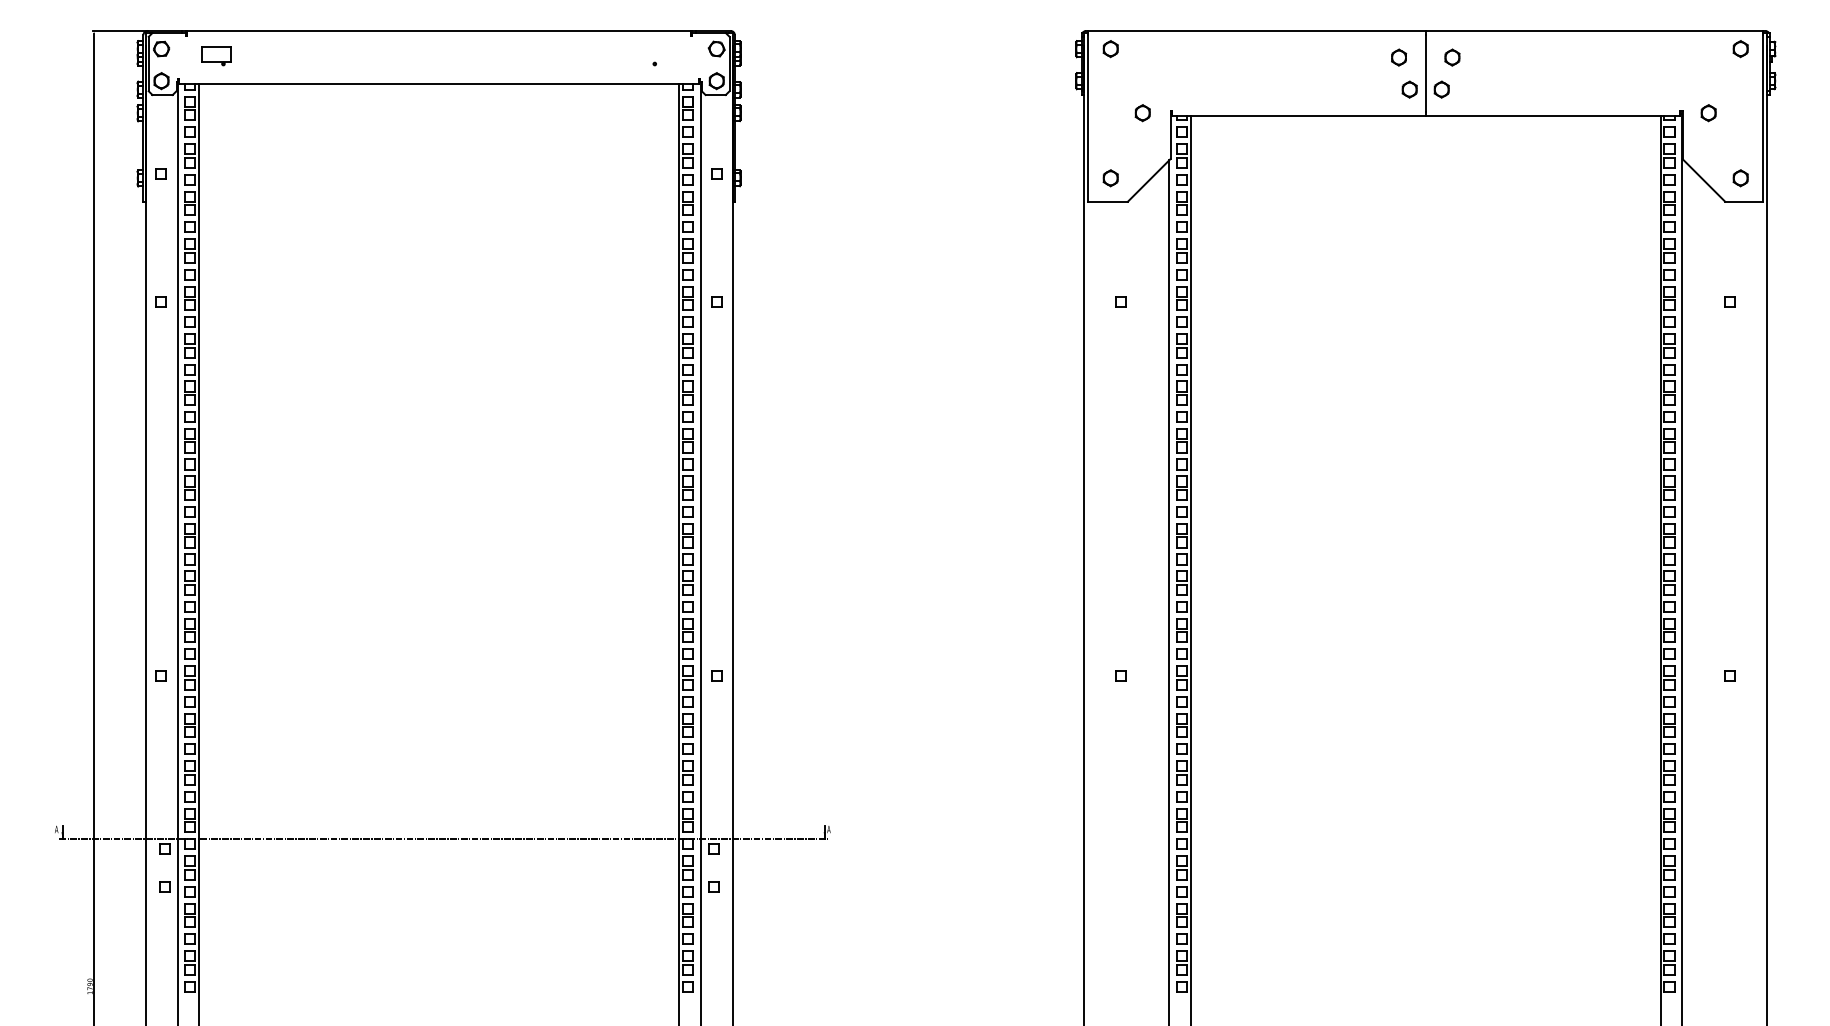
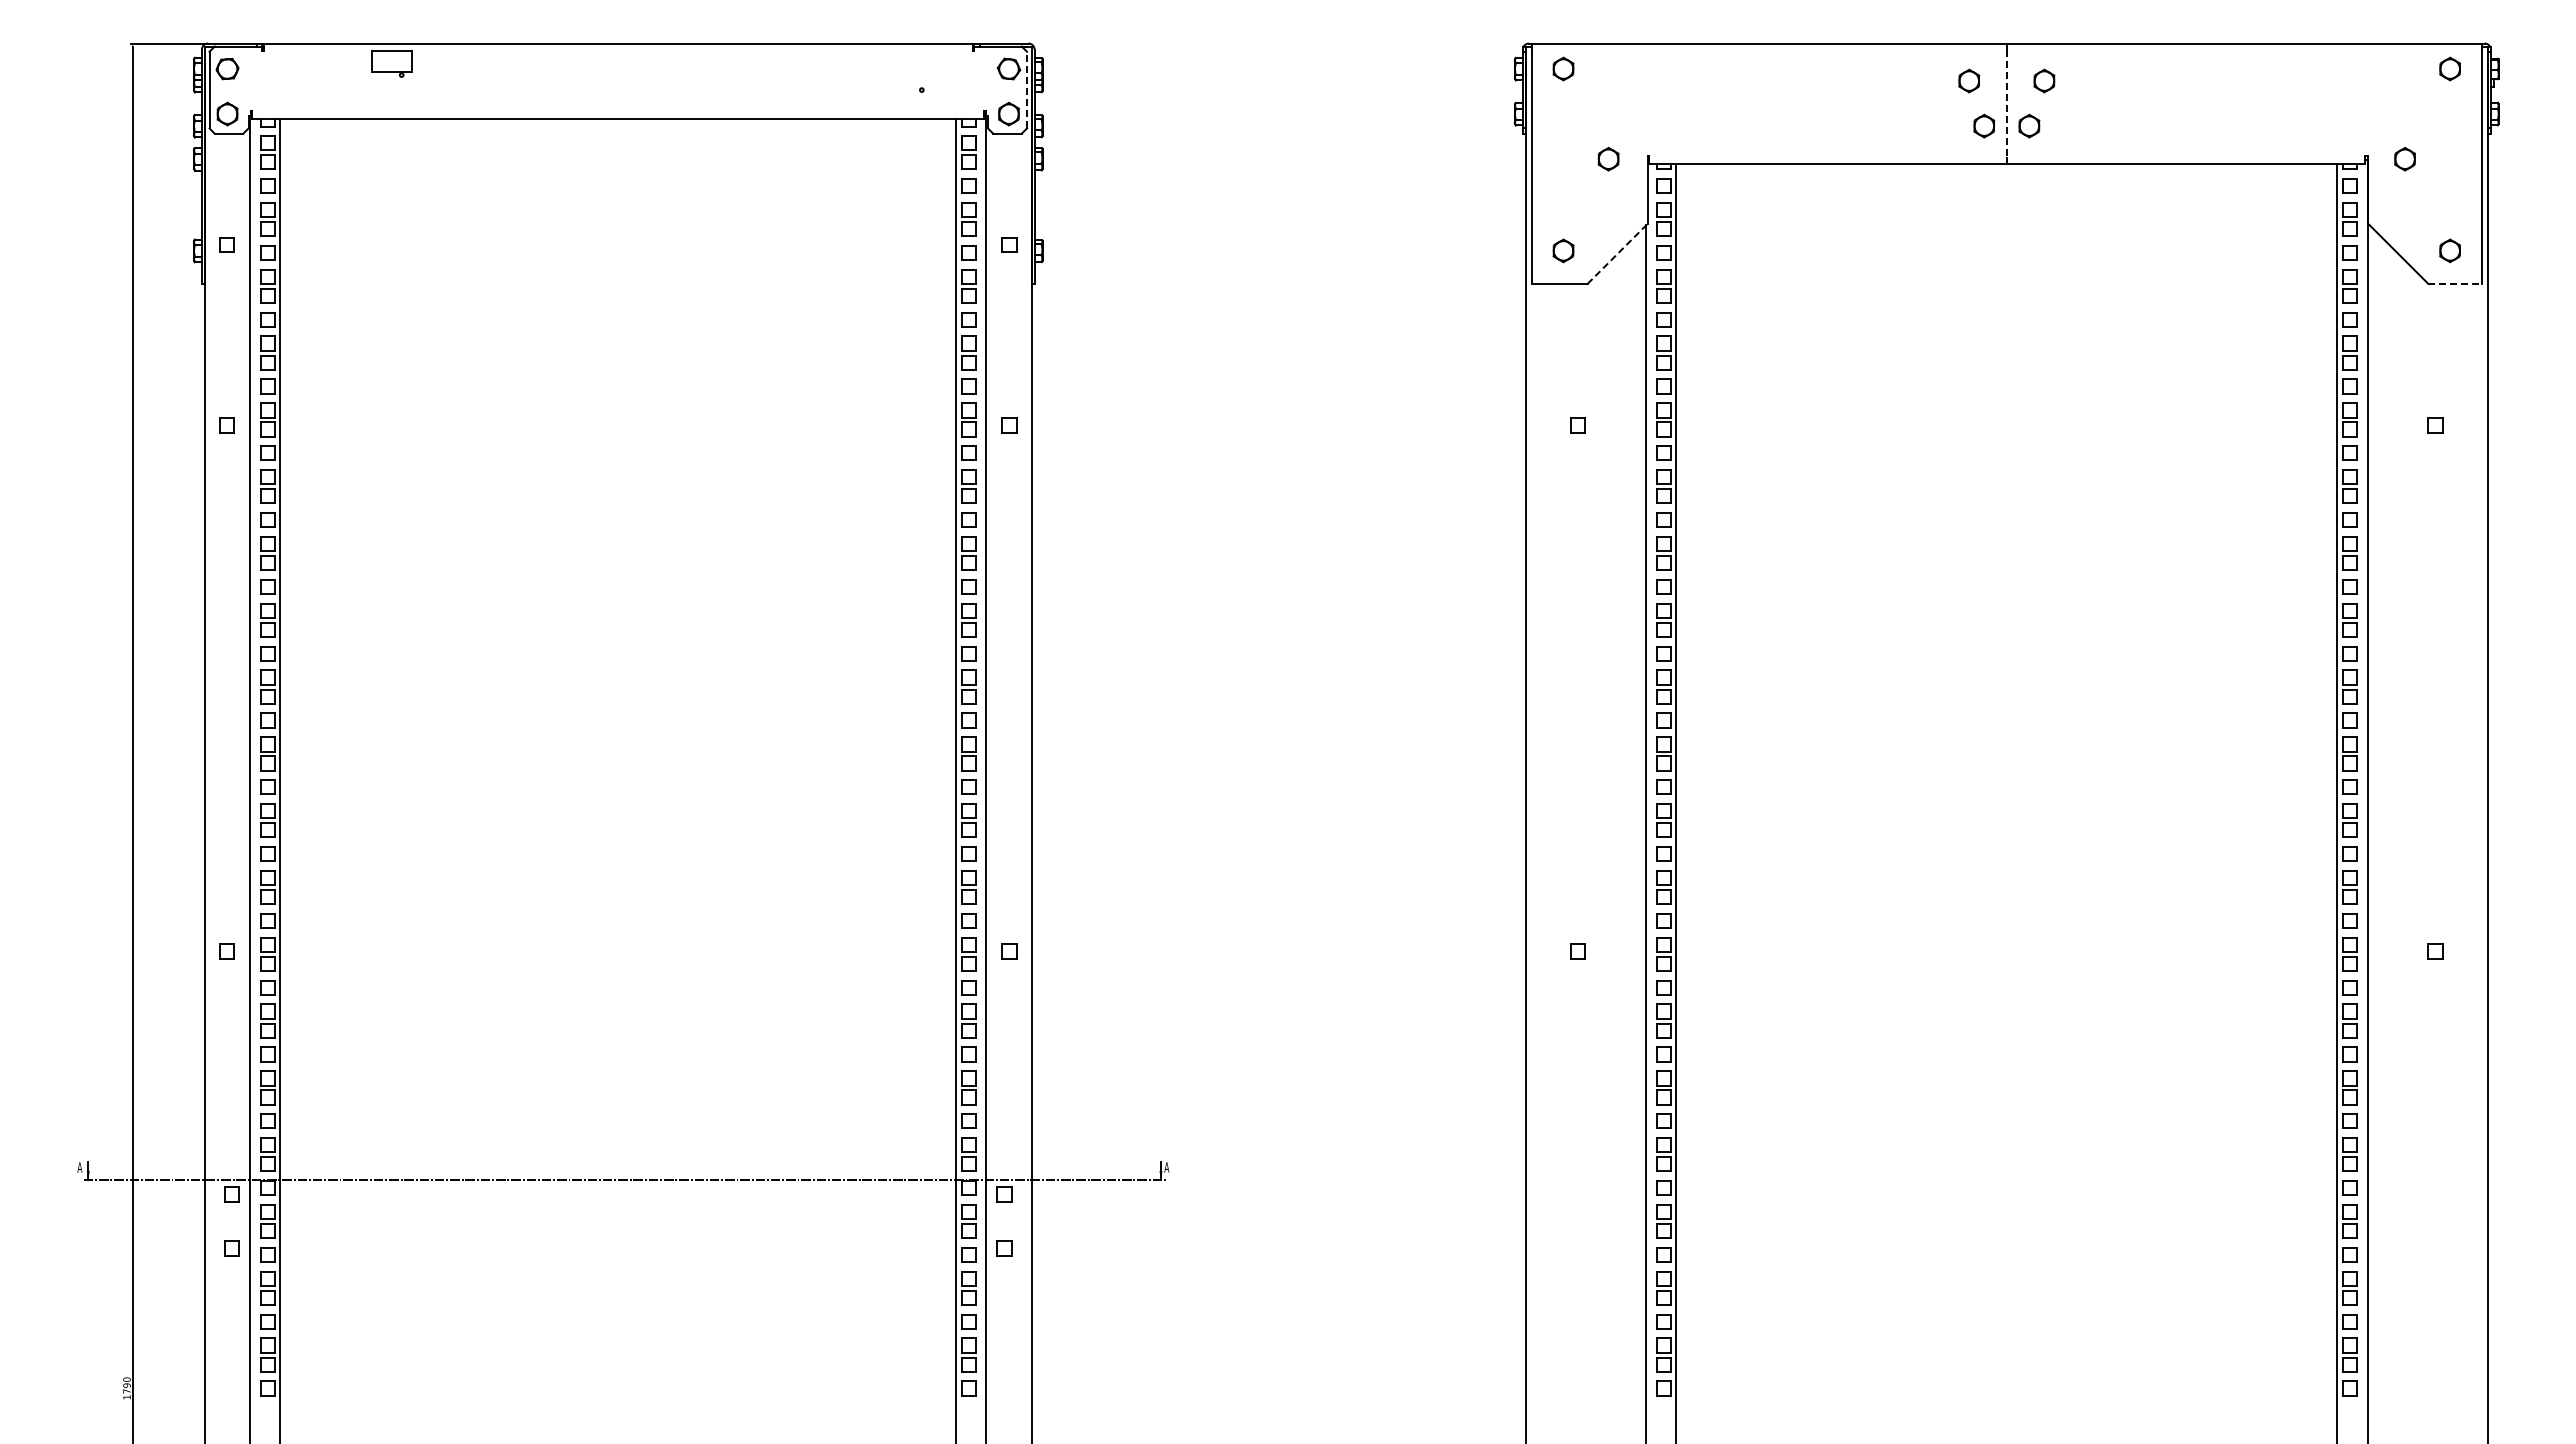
part: (216, 55) -> (391, 63), moved
line: (729, 63) -> (1027, 89), solid -> dashed
line: (1425, 74) -> (2006, 104), solid -> dashed
line: (1149, 180) -> (1617, 253), solid -> dashed
line: (1744, 201) -> (2455, 283), solid -> dashed

